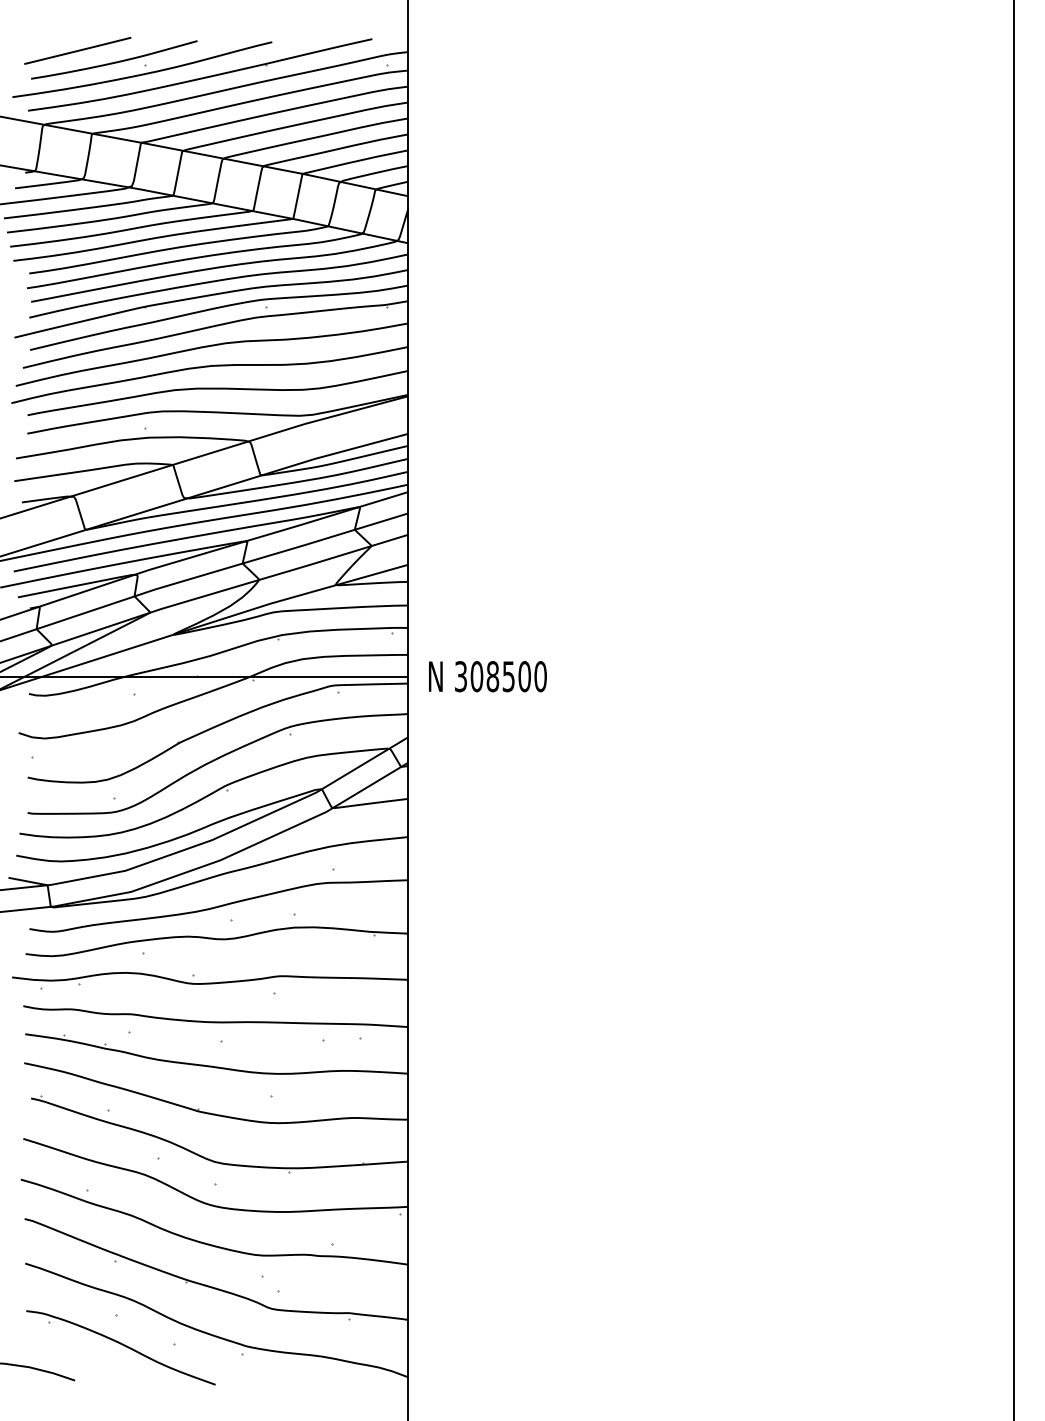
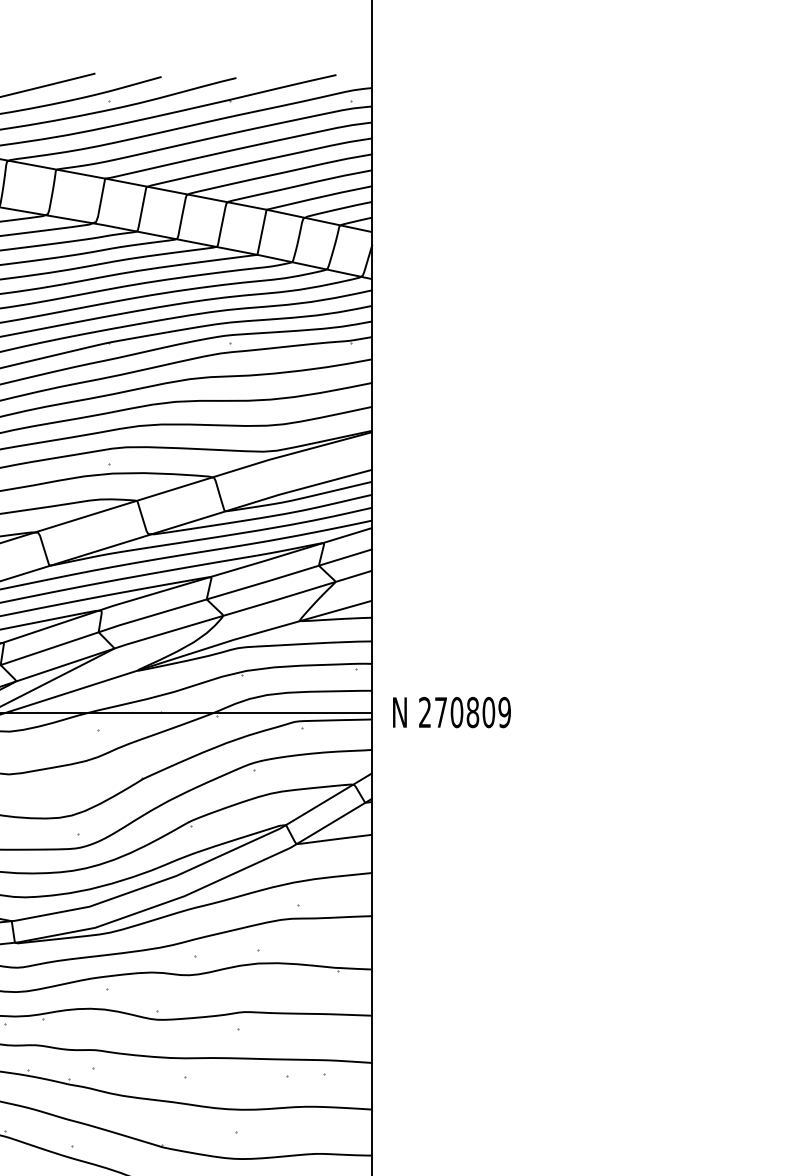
text: (500, 676) -> (464, 712), 308500 -> 270809

